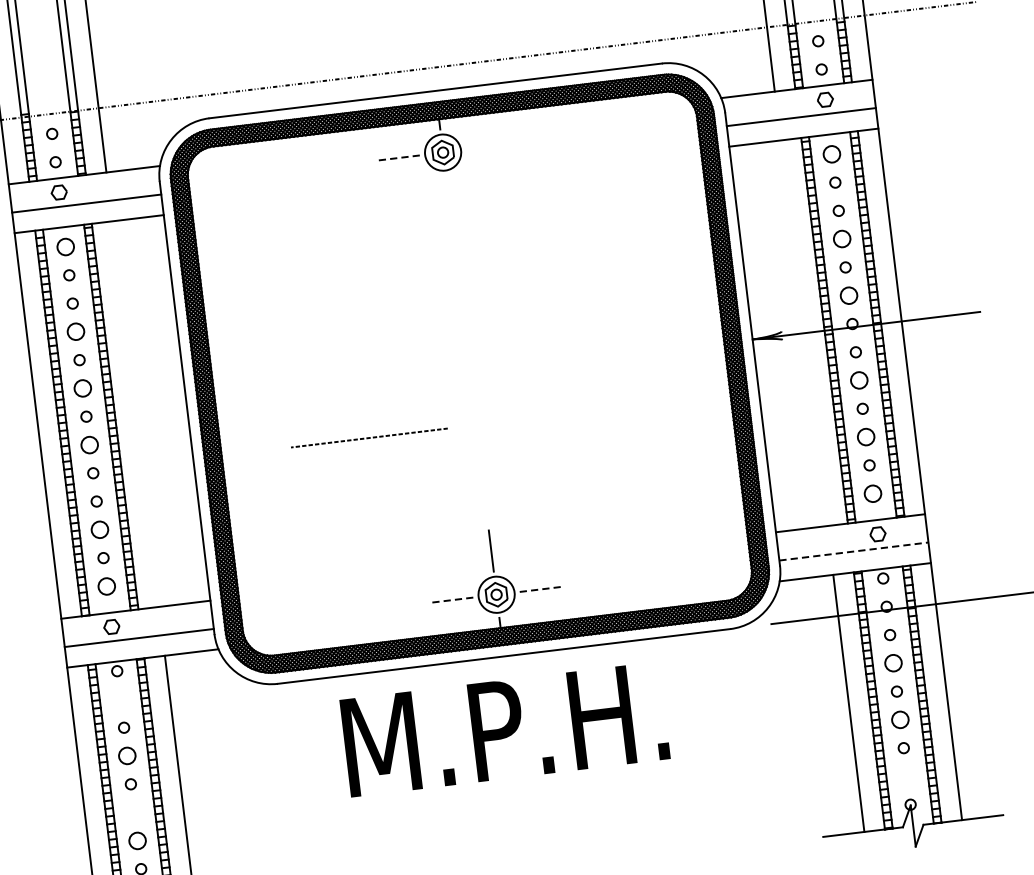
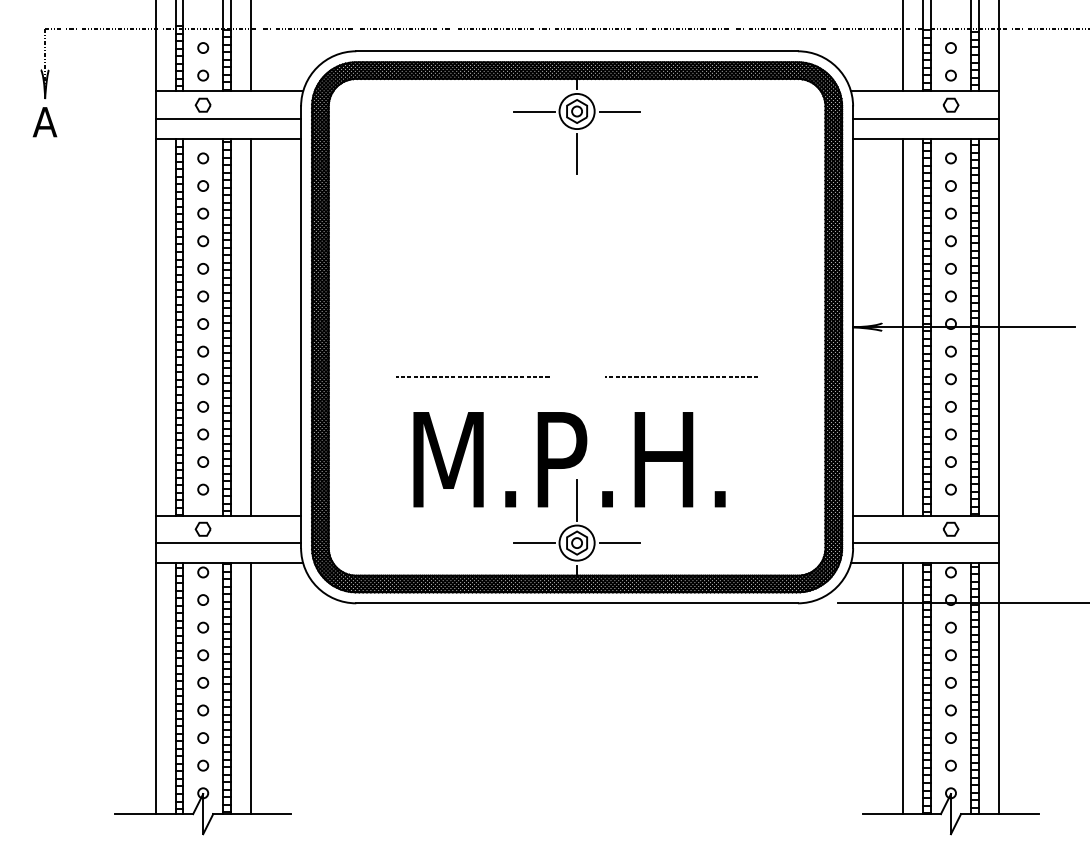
line: (486, 147) -> (619, 111), added
circle: (831, 154) -> (950, 158), size x0.62
line: (399, 157) -> (534, 111), dashed -> solid
line: (448, 196) -> (577, 154), added
circle: (841, 239) -> (950, 241), size x0.62
circle: (66, 247) -> (203, 158), size x0.62
circle: (848, 295) -> (950, 296), size x0.62
circle: (76, 332) -> (203, 241), size x0.62
line: (804, 333) -> (903, 327), added
circle: (858, 380) -> (950, 379), size x0.62
circle: (83, 388) -> (203, 296), size x0.62
line: (582, 412) -> (680, 377), added
line: (135, 414) -> (250, 327), added
circle: (865, 437) -> (950, 434), size x0.62
circle: (90, 444) -> (203, 351), size x0.62
circle: (872, 493) -> (950, 489), size x0.62
circle: (100, 529) -> (203, 434), size x0.62
line: (853, 551) -> (925, 543), dashed -> solid
circle: (107, 586) -> (203, 489), size x0.62
line: (541, 589) -> (620, 543), dashed -> solid
line: (453, 600) -> (534, 543), dashed -> solid
circle: (893, 663) -> (950, 655), size x0.62
circle: (120, 698) -> (203, 599), added
circle: (899, 719) -> (950, 710), size x0.62
text: (504, 729) -> (569, 459), moved
circle: (127, 756) -> (203, 655), size x0.62
circle: (906, 776) -> (950, 765), added
circle: (134, 812) -> (203, 710), added
circle: (137, 840) -> (203, 737), size x0.62

